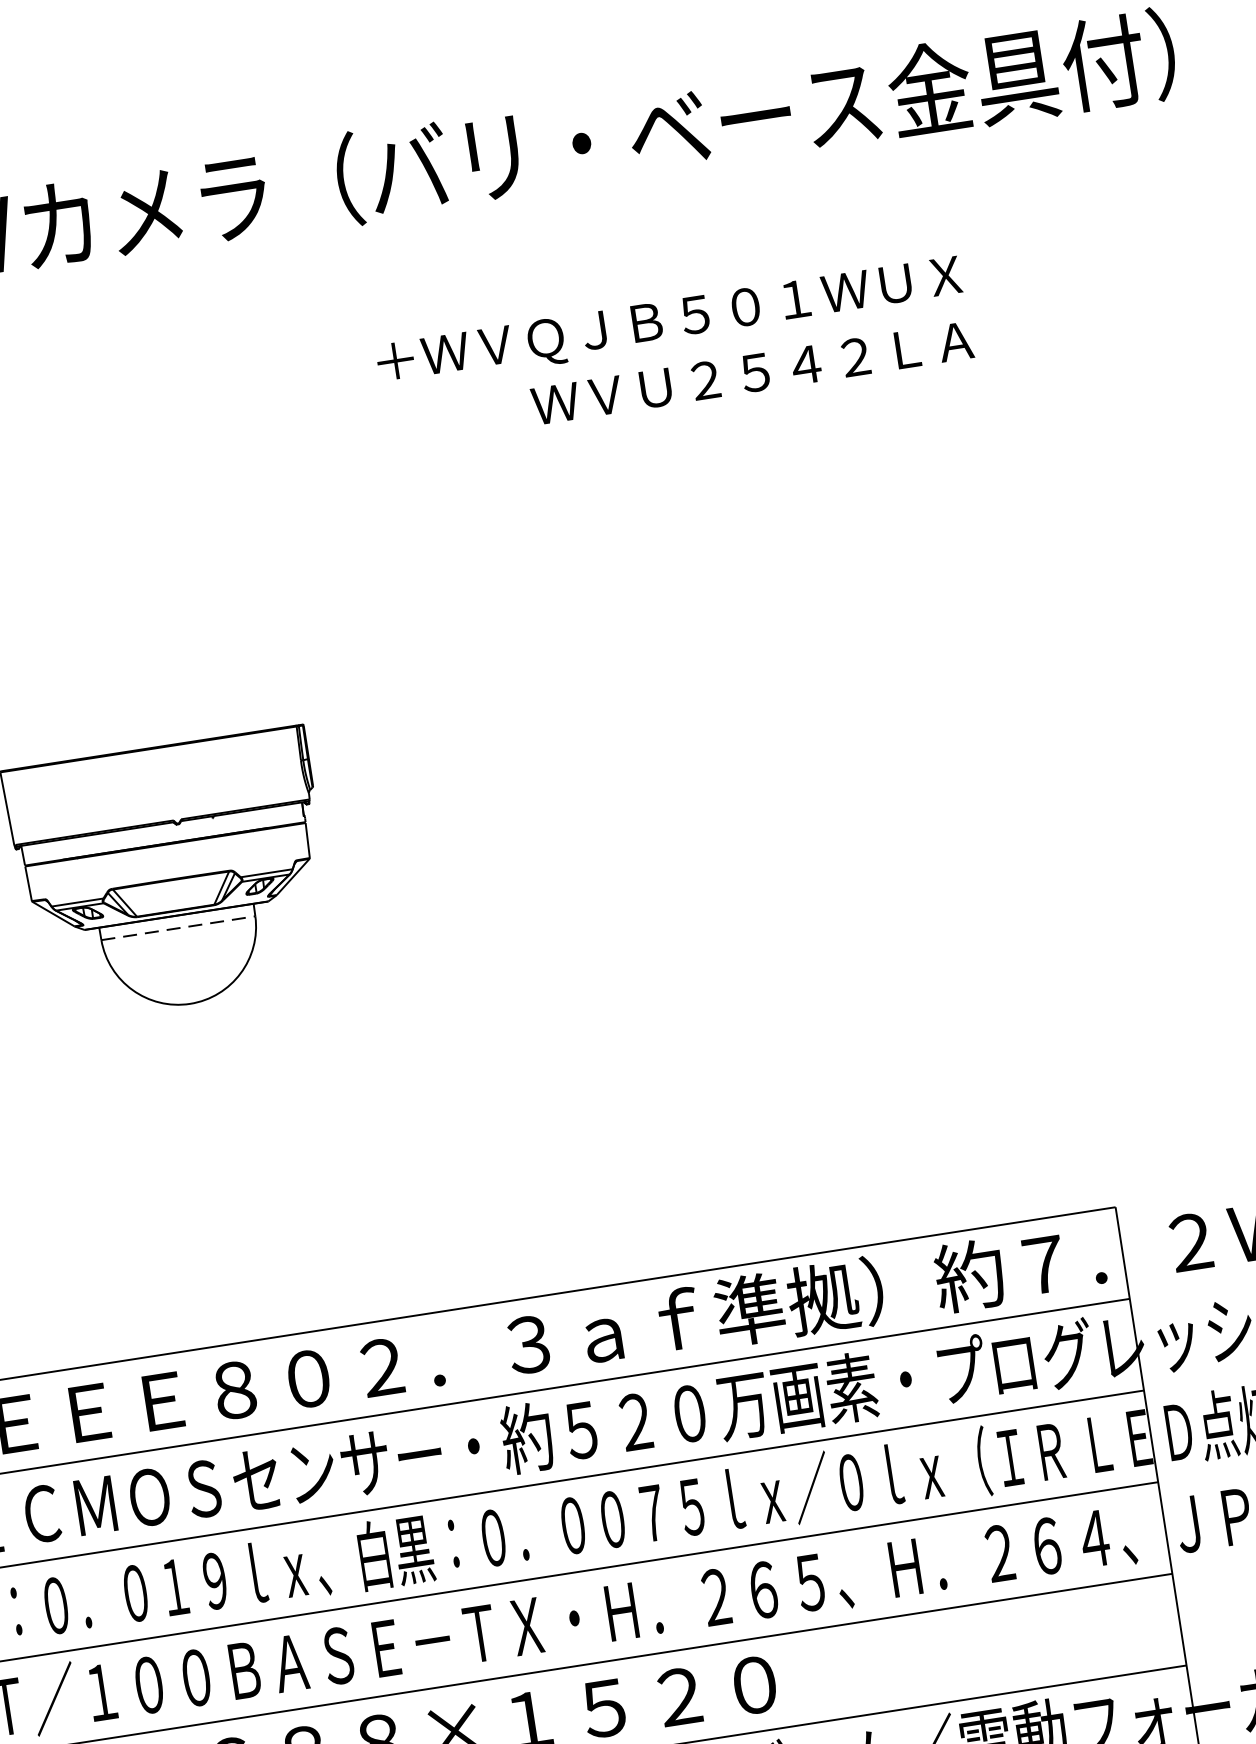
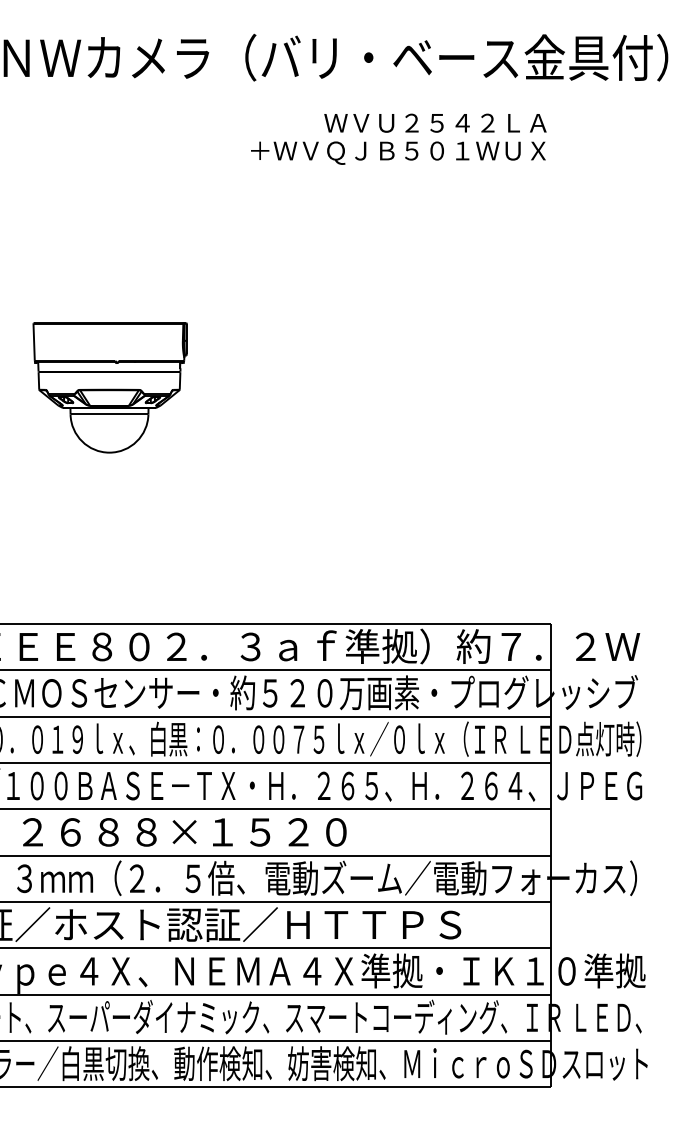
text: (752, 371) -> (435, 122), moved
line: (178, 928) -> (109, 414), dashed -> solid

